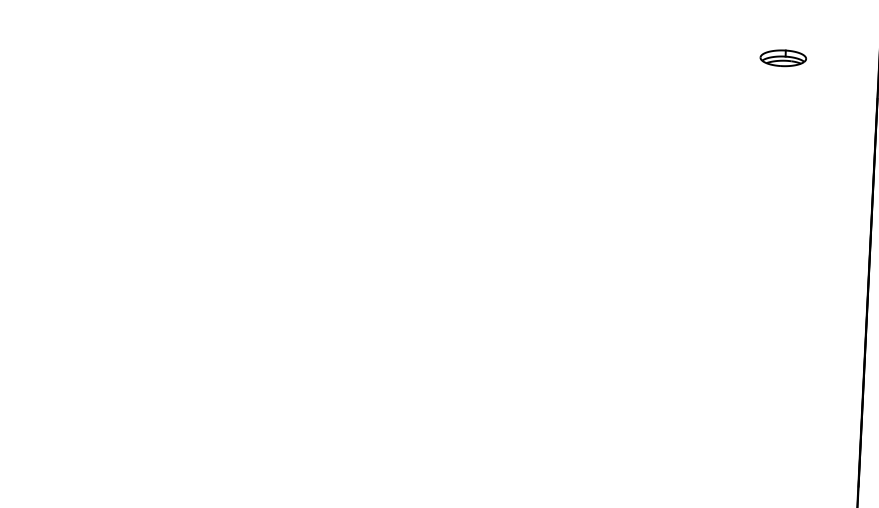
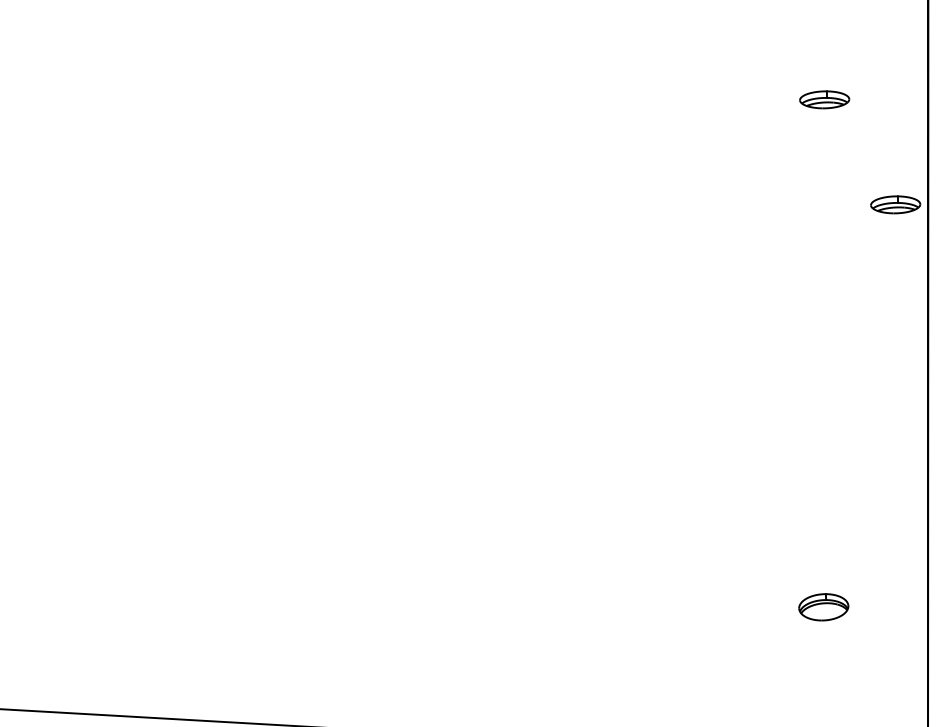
part: (844, 158) -> (895, 204), added

